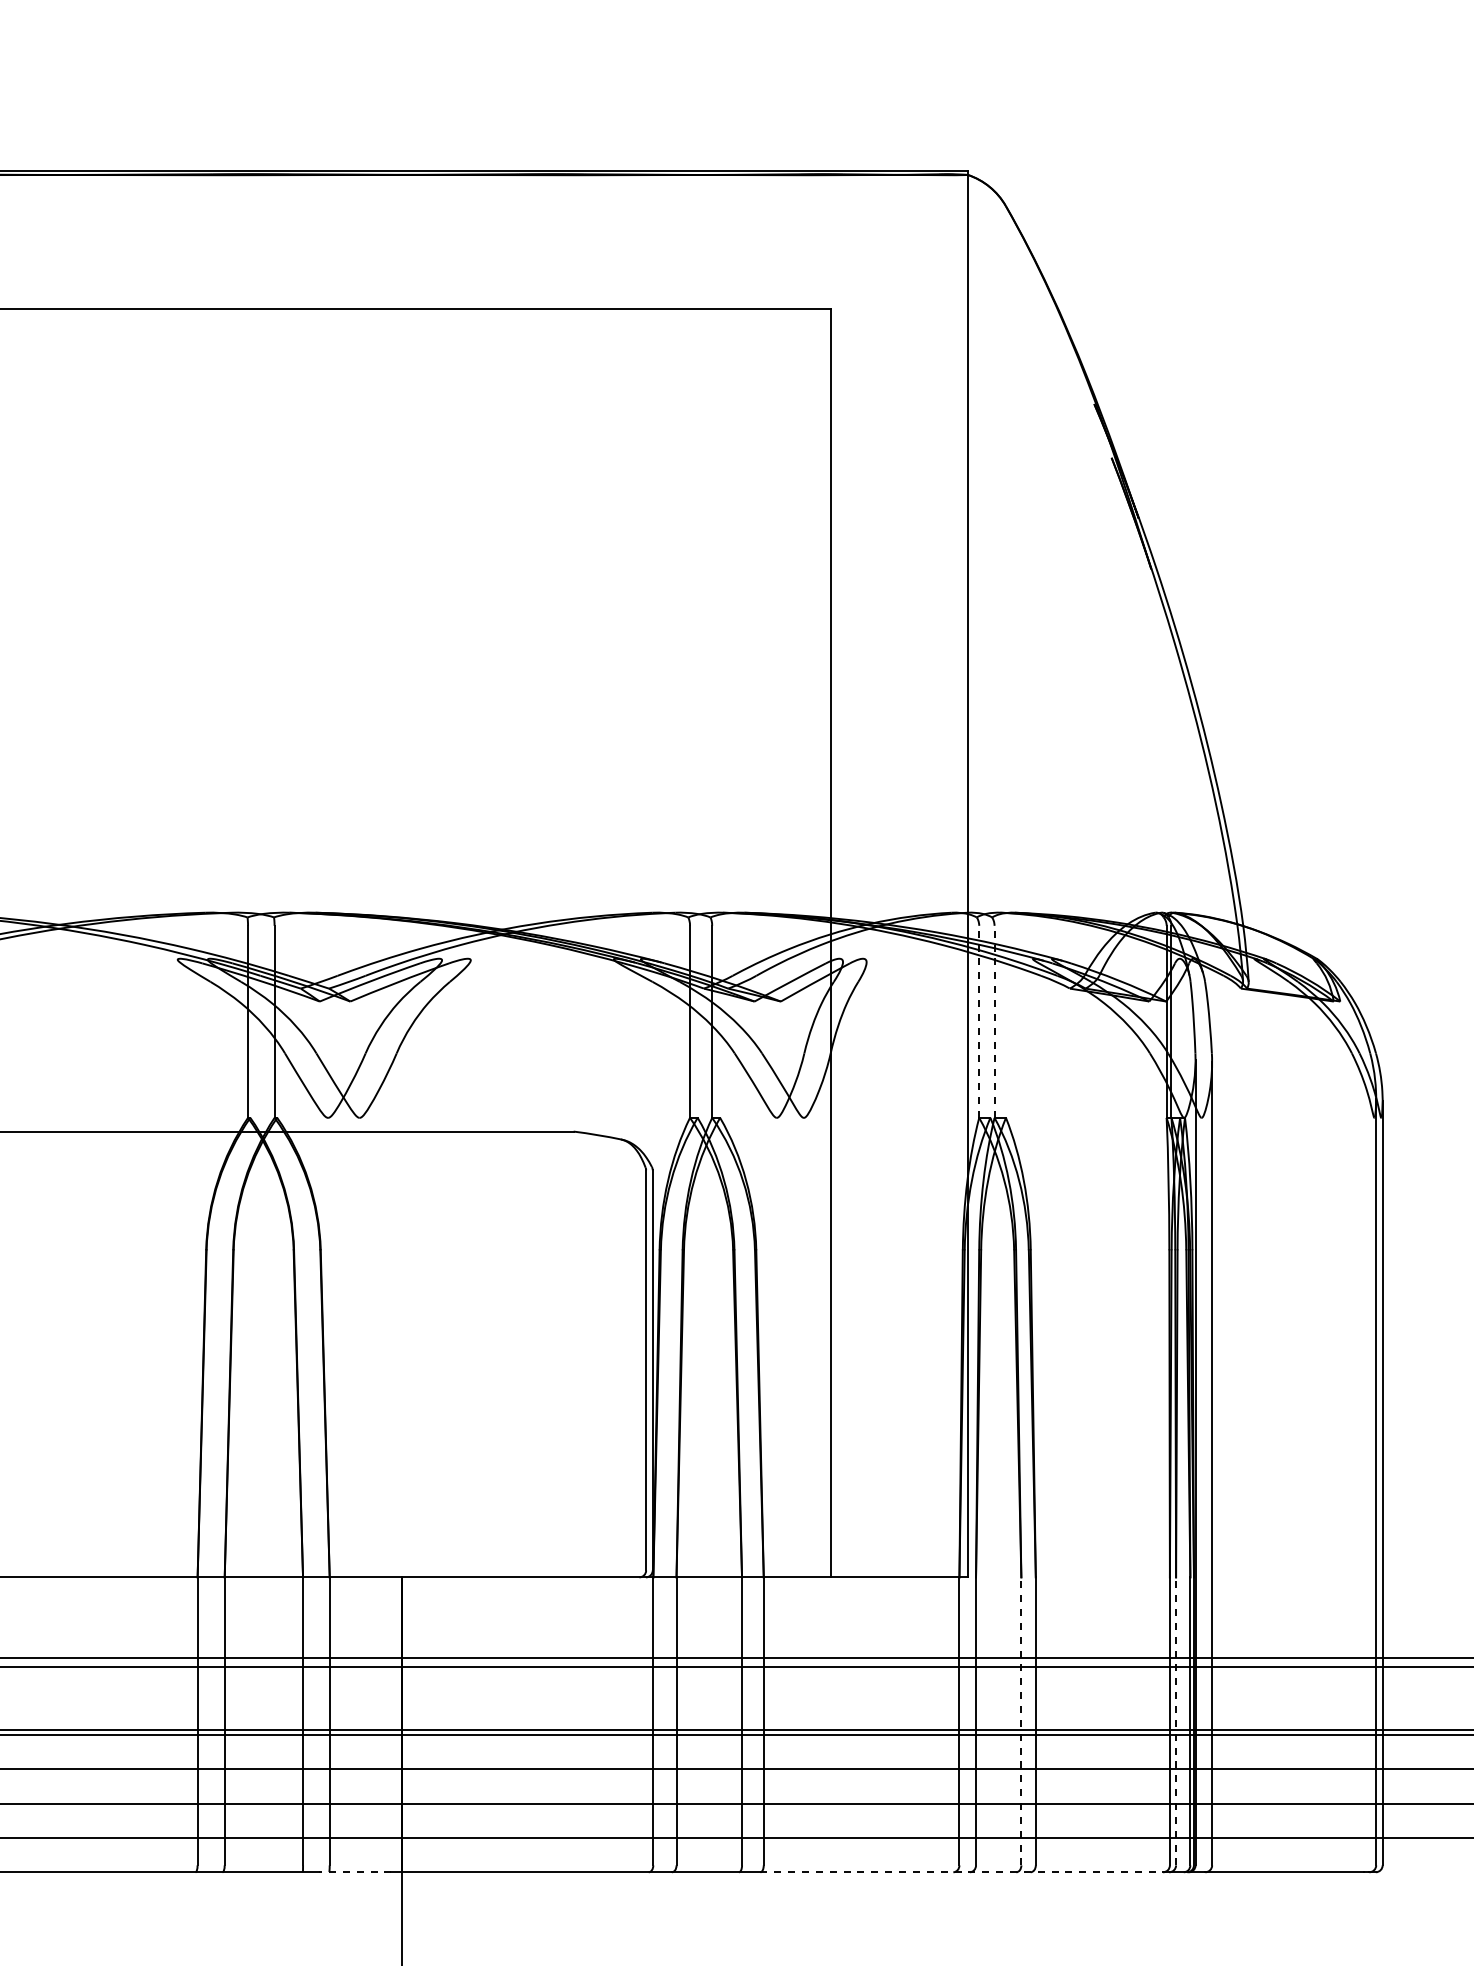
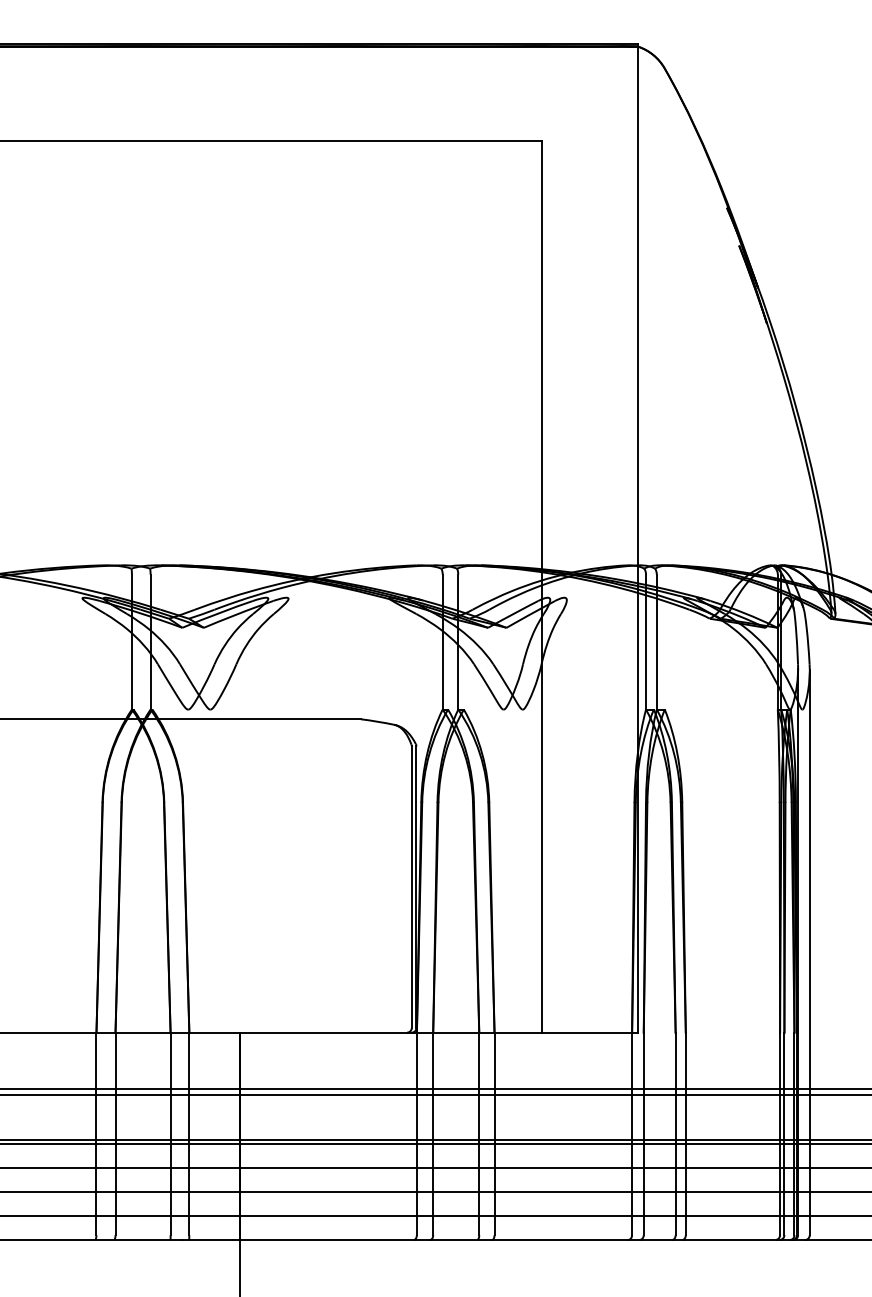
line: (979, 1021) -> (646, 641), dashed -> solid
line: (994, 1021) -> (656, 641), dashed -> solid
line: (1021, 1720) -> (675, 1133), dashed -> solid
line: (1176, 1720) -> (784, 1133), dashed -> solid
line: (354, 1872) -> (206, 1240), dashed -> solid
line: (963, 1872) -> (634, 1240), dashed -> solid

